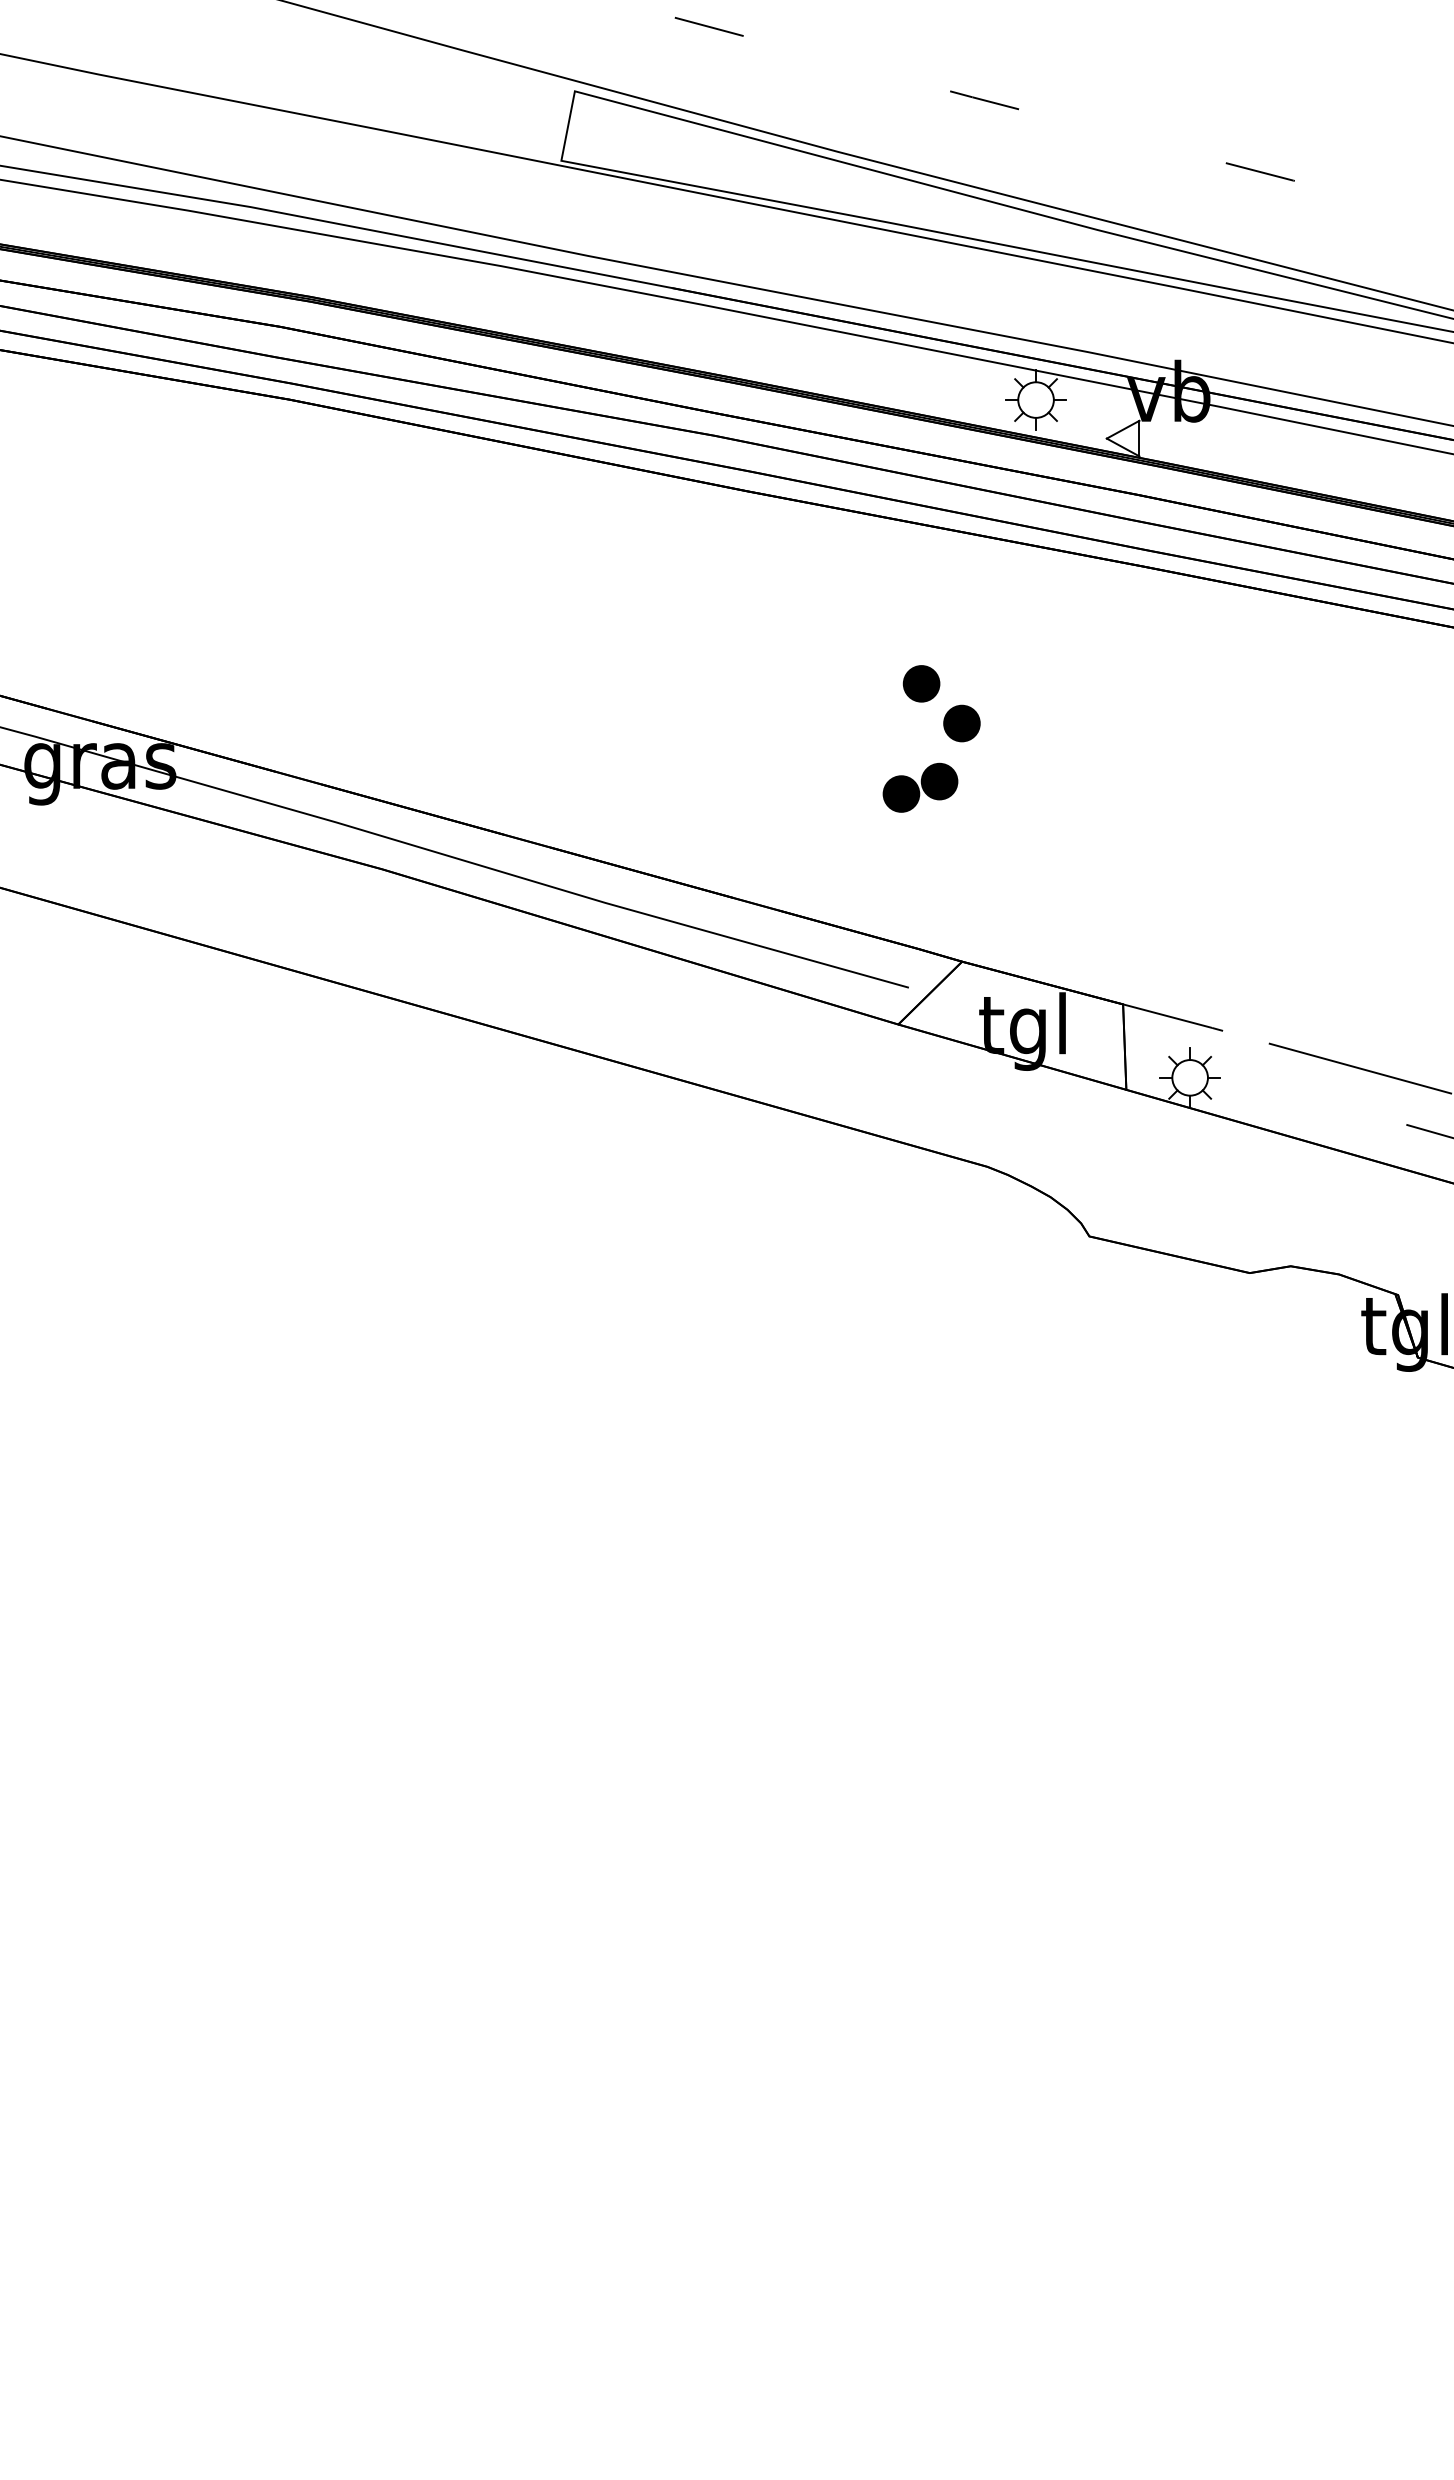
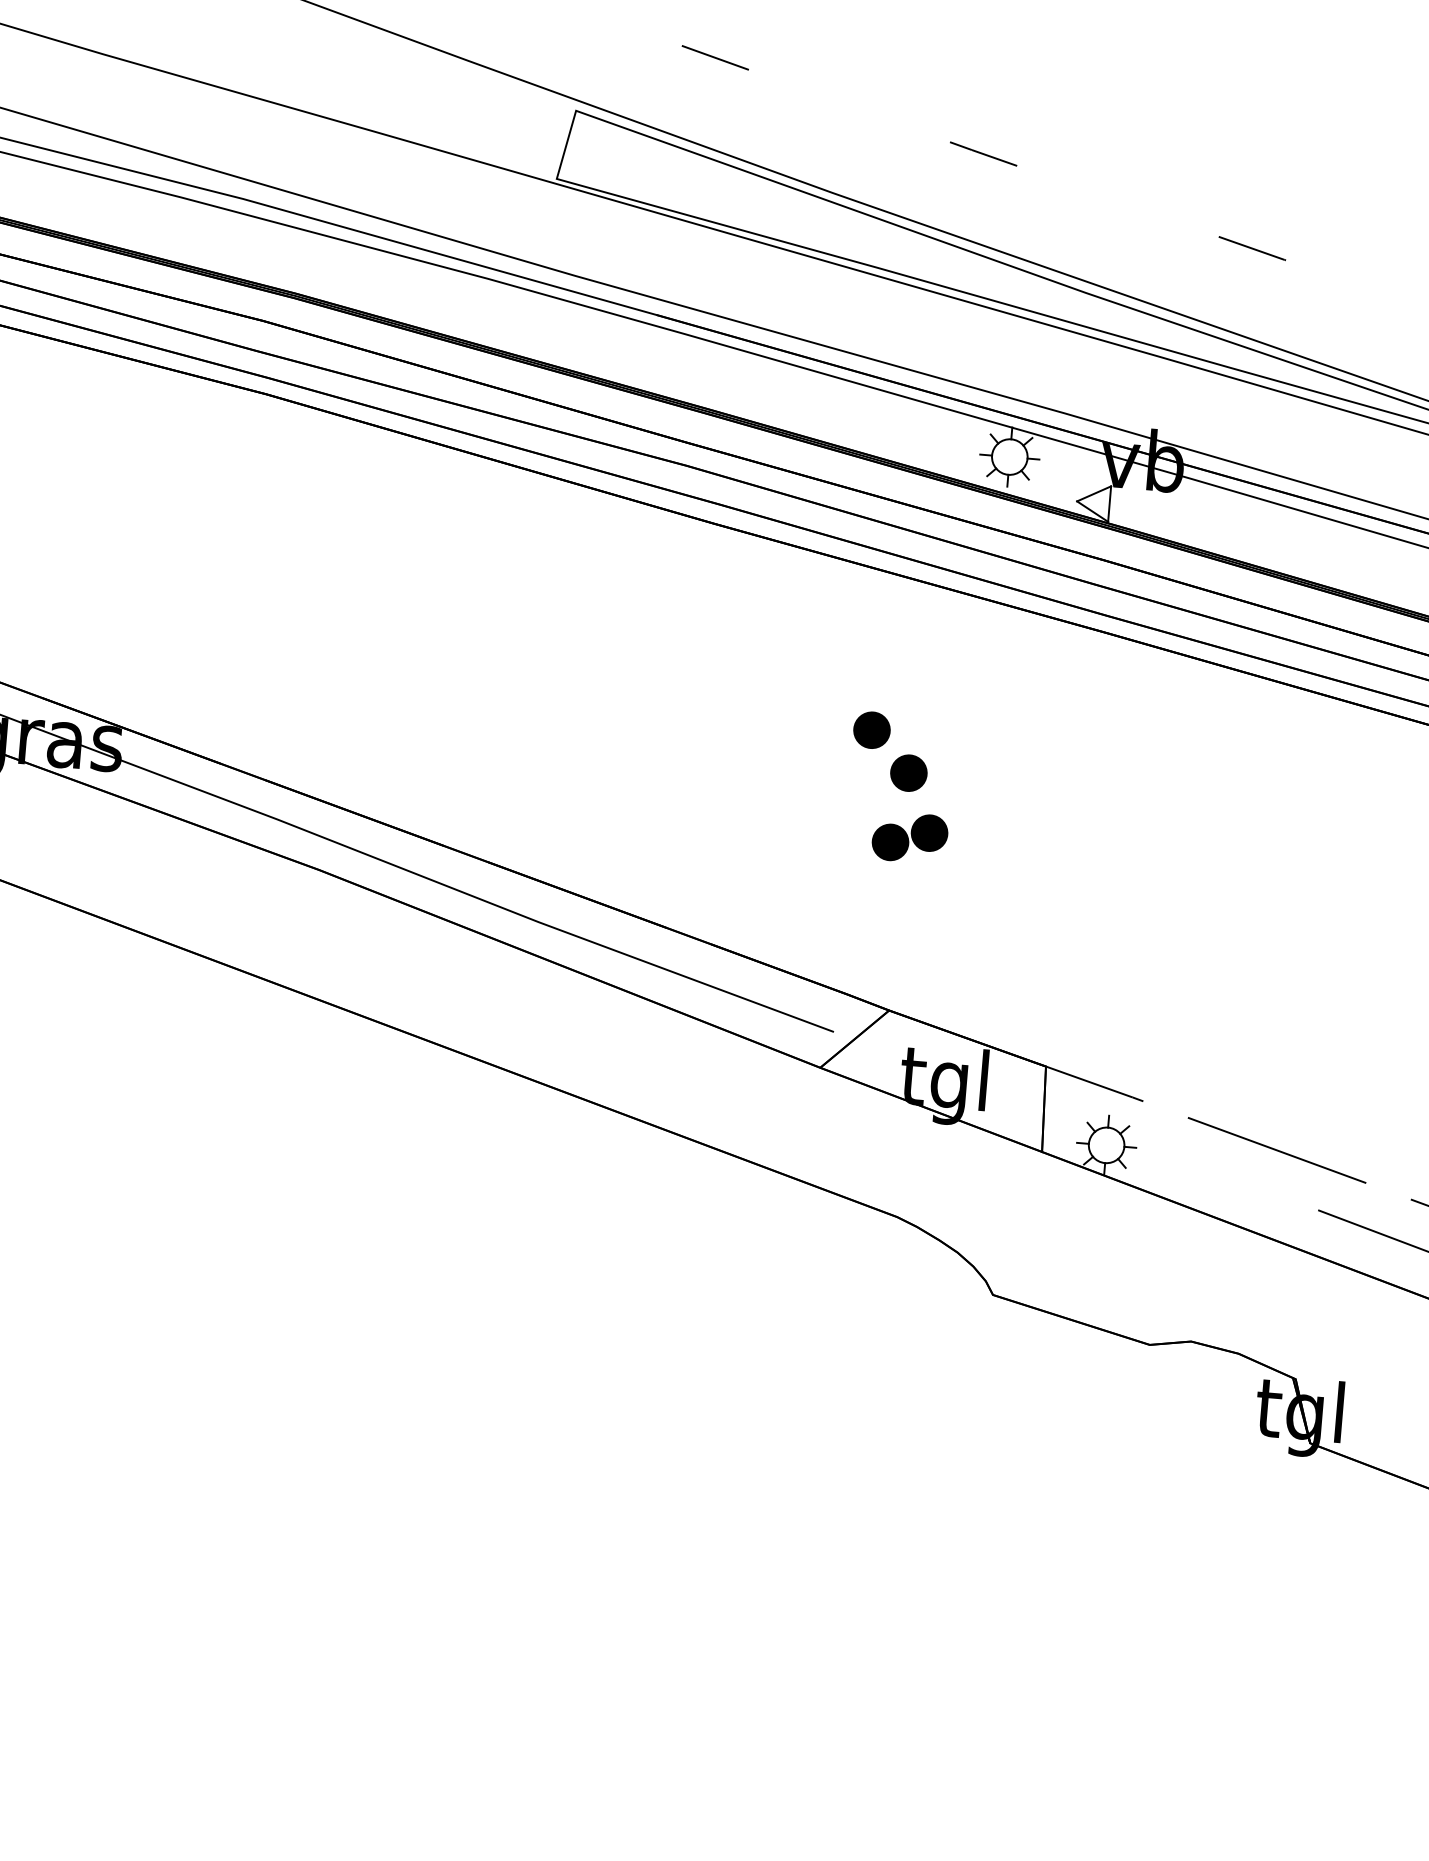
part: (920, 787) -> (910, 837), moved

